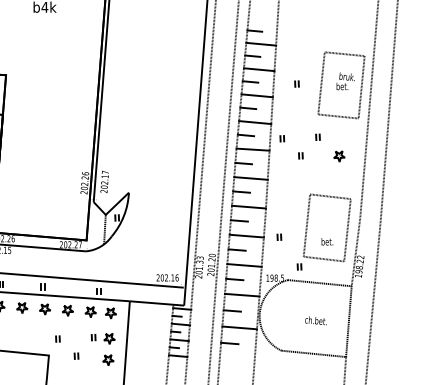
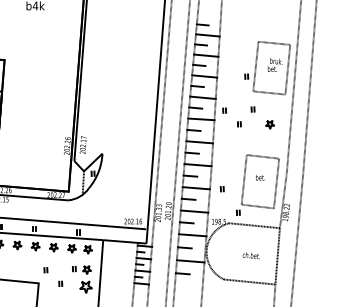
part: (296, 83) -> (246, 76), moved
text: (327, 241) -> (260, 177), moved
part: (108, 359) -> (86, 286), size x1.4

